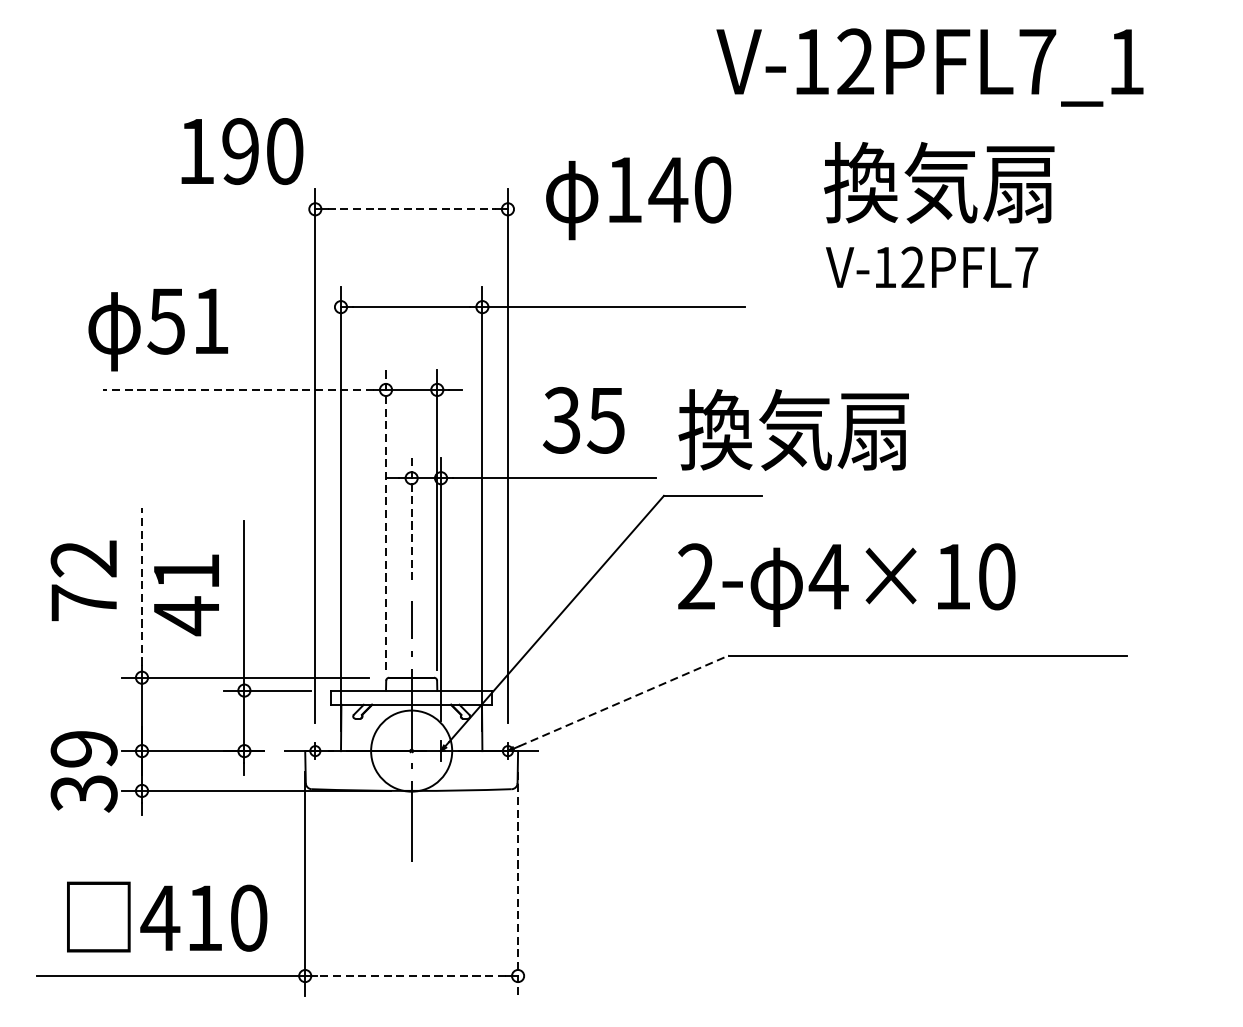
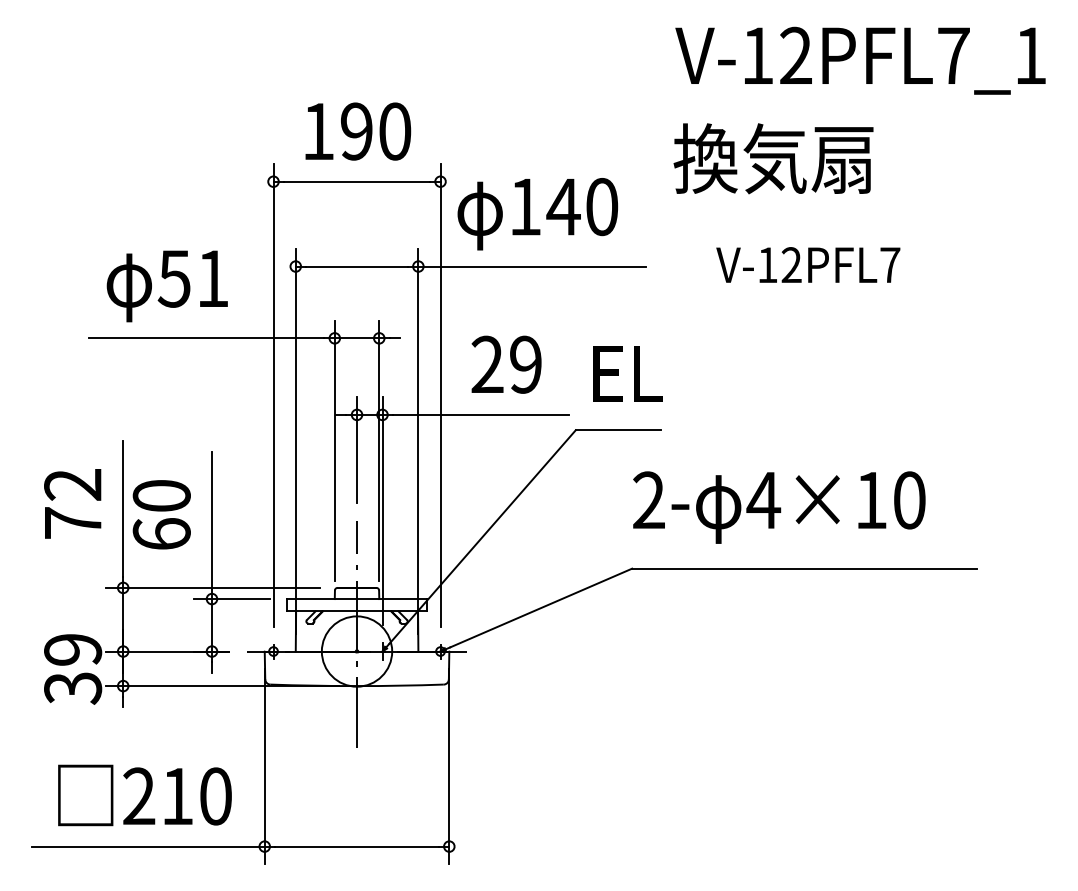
text: (929, 67) -> (860, 60), moved
text: (242, 151) -> (358, 131), moved
text: (939, 182) -> (773, 158), moved
text: (638, 198) -> (537, 214), moved
line: (412, 209) -> (357, 181), dashed -> solid
text: (932, 266) -> (808, 264), moved
text: (157, 330) -> (166, 286), moved
line: (238, 390) -> (206, 338), dashed -> solid
text: (582, 420) -> (505, 364), 35 -> 29
text: (793, 429) -> (688, 372), 換気扇 -> EL
line: (412, 518) -> (357, 449), dashed -> solid
line: (385, 519) -> (334, 450), dashed -> solid
text: (846, 584) -> (779, 507), moved
line: (142, 586) -> (123, 508), dashed -> solid
text: (186, 594) -> (161, 515), 41 -> 60
line: (624, 700) -> (541, 607), dashed -> solid
line: (518, 884) -> (449, 767), dashed -> solid
text: (159, 917) -> (138, 795), 410 -> 210
line: (412, 975) -> (357, 846), dashed -> solid

